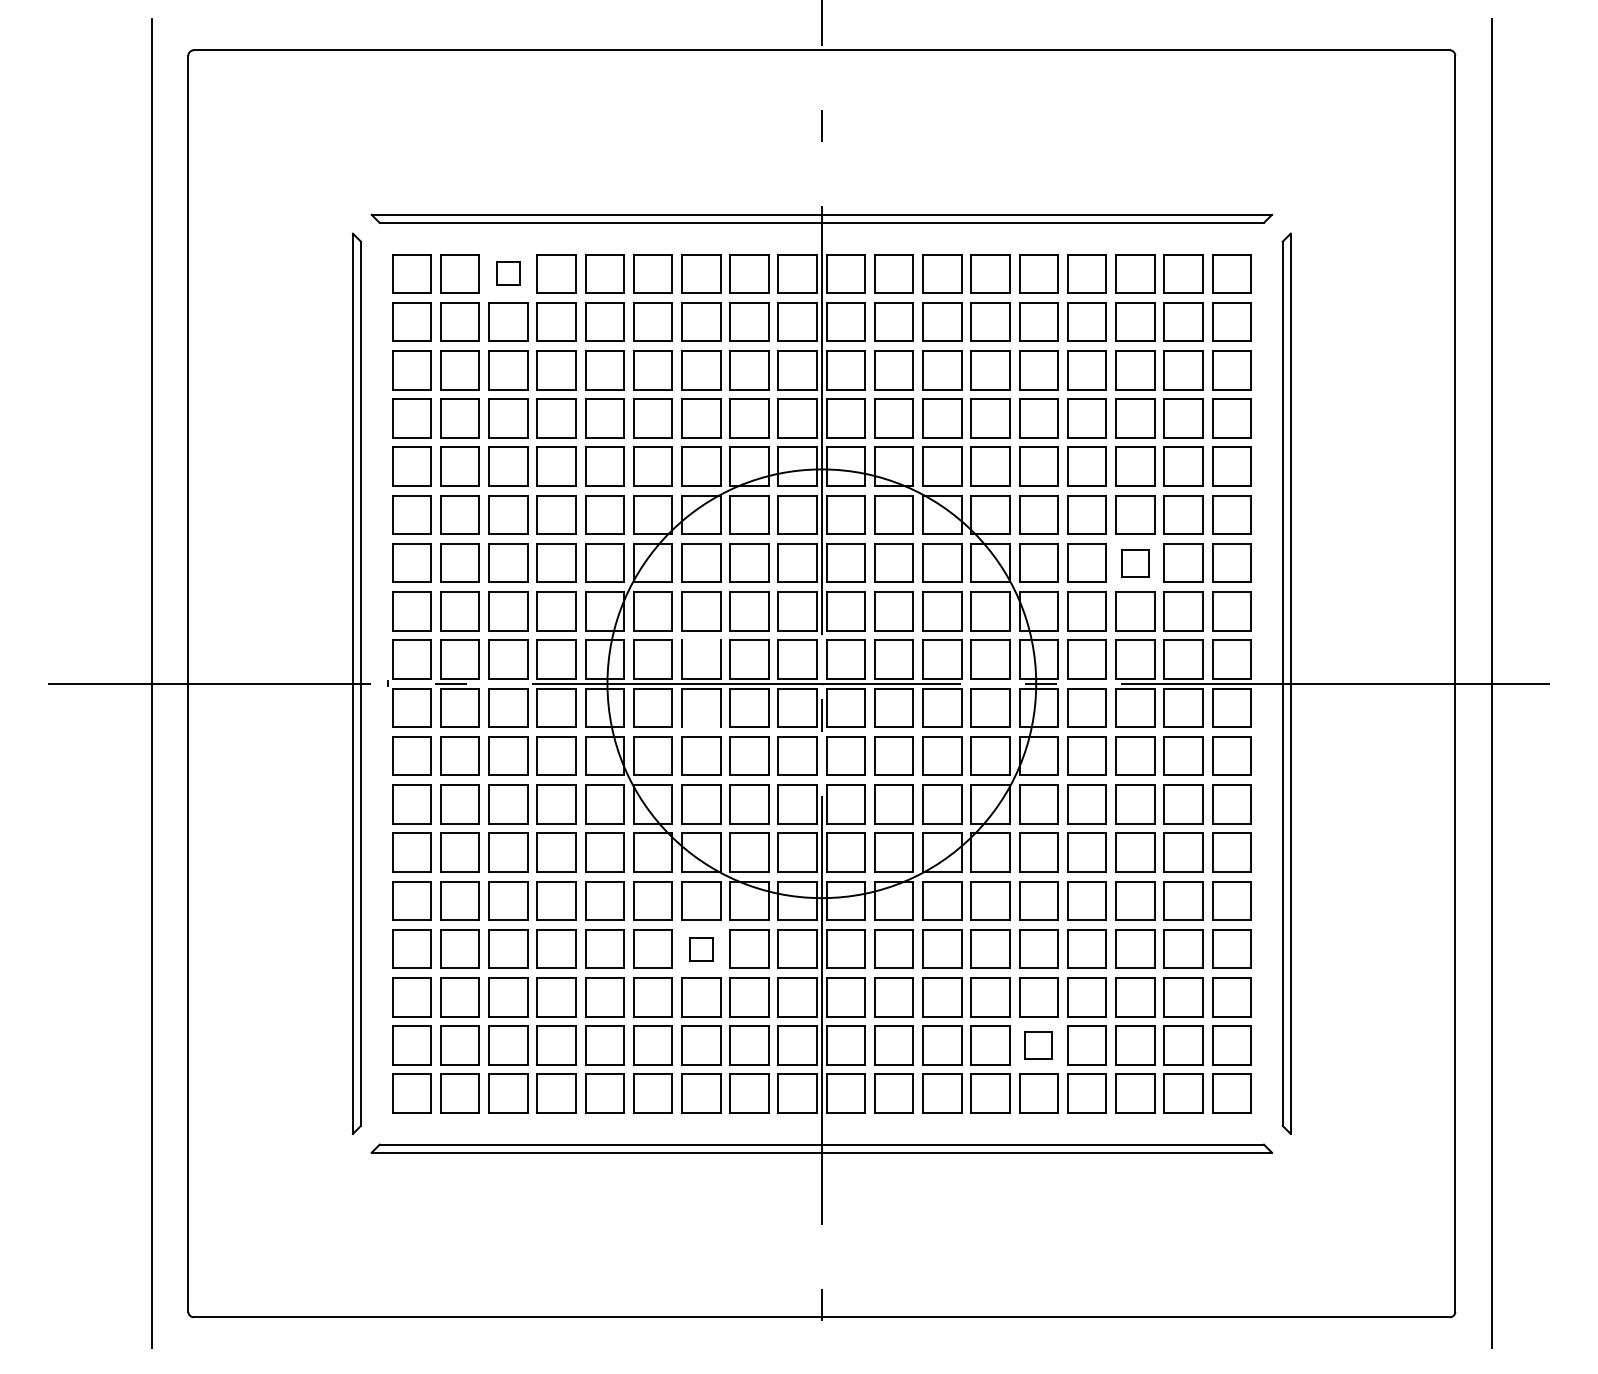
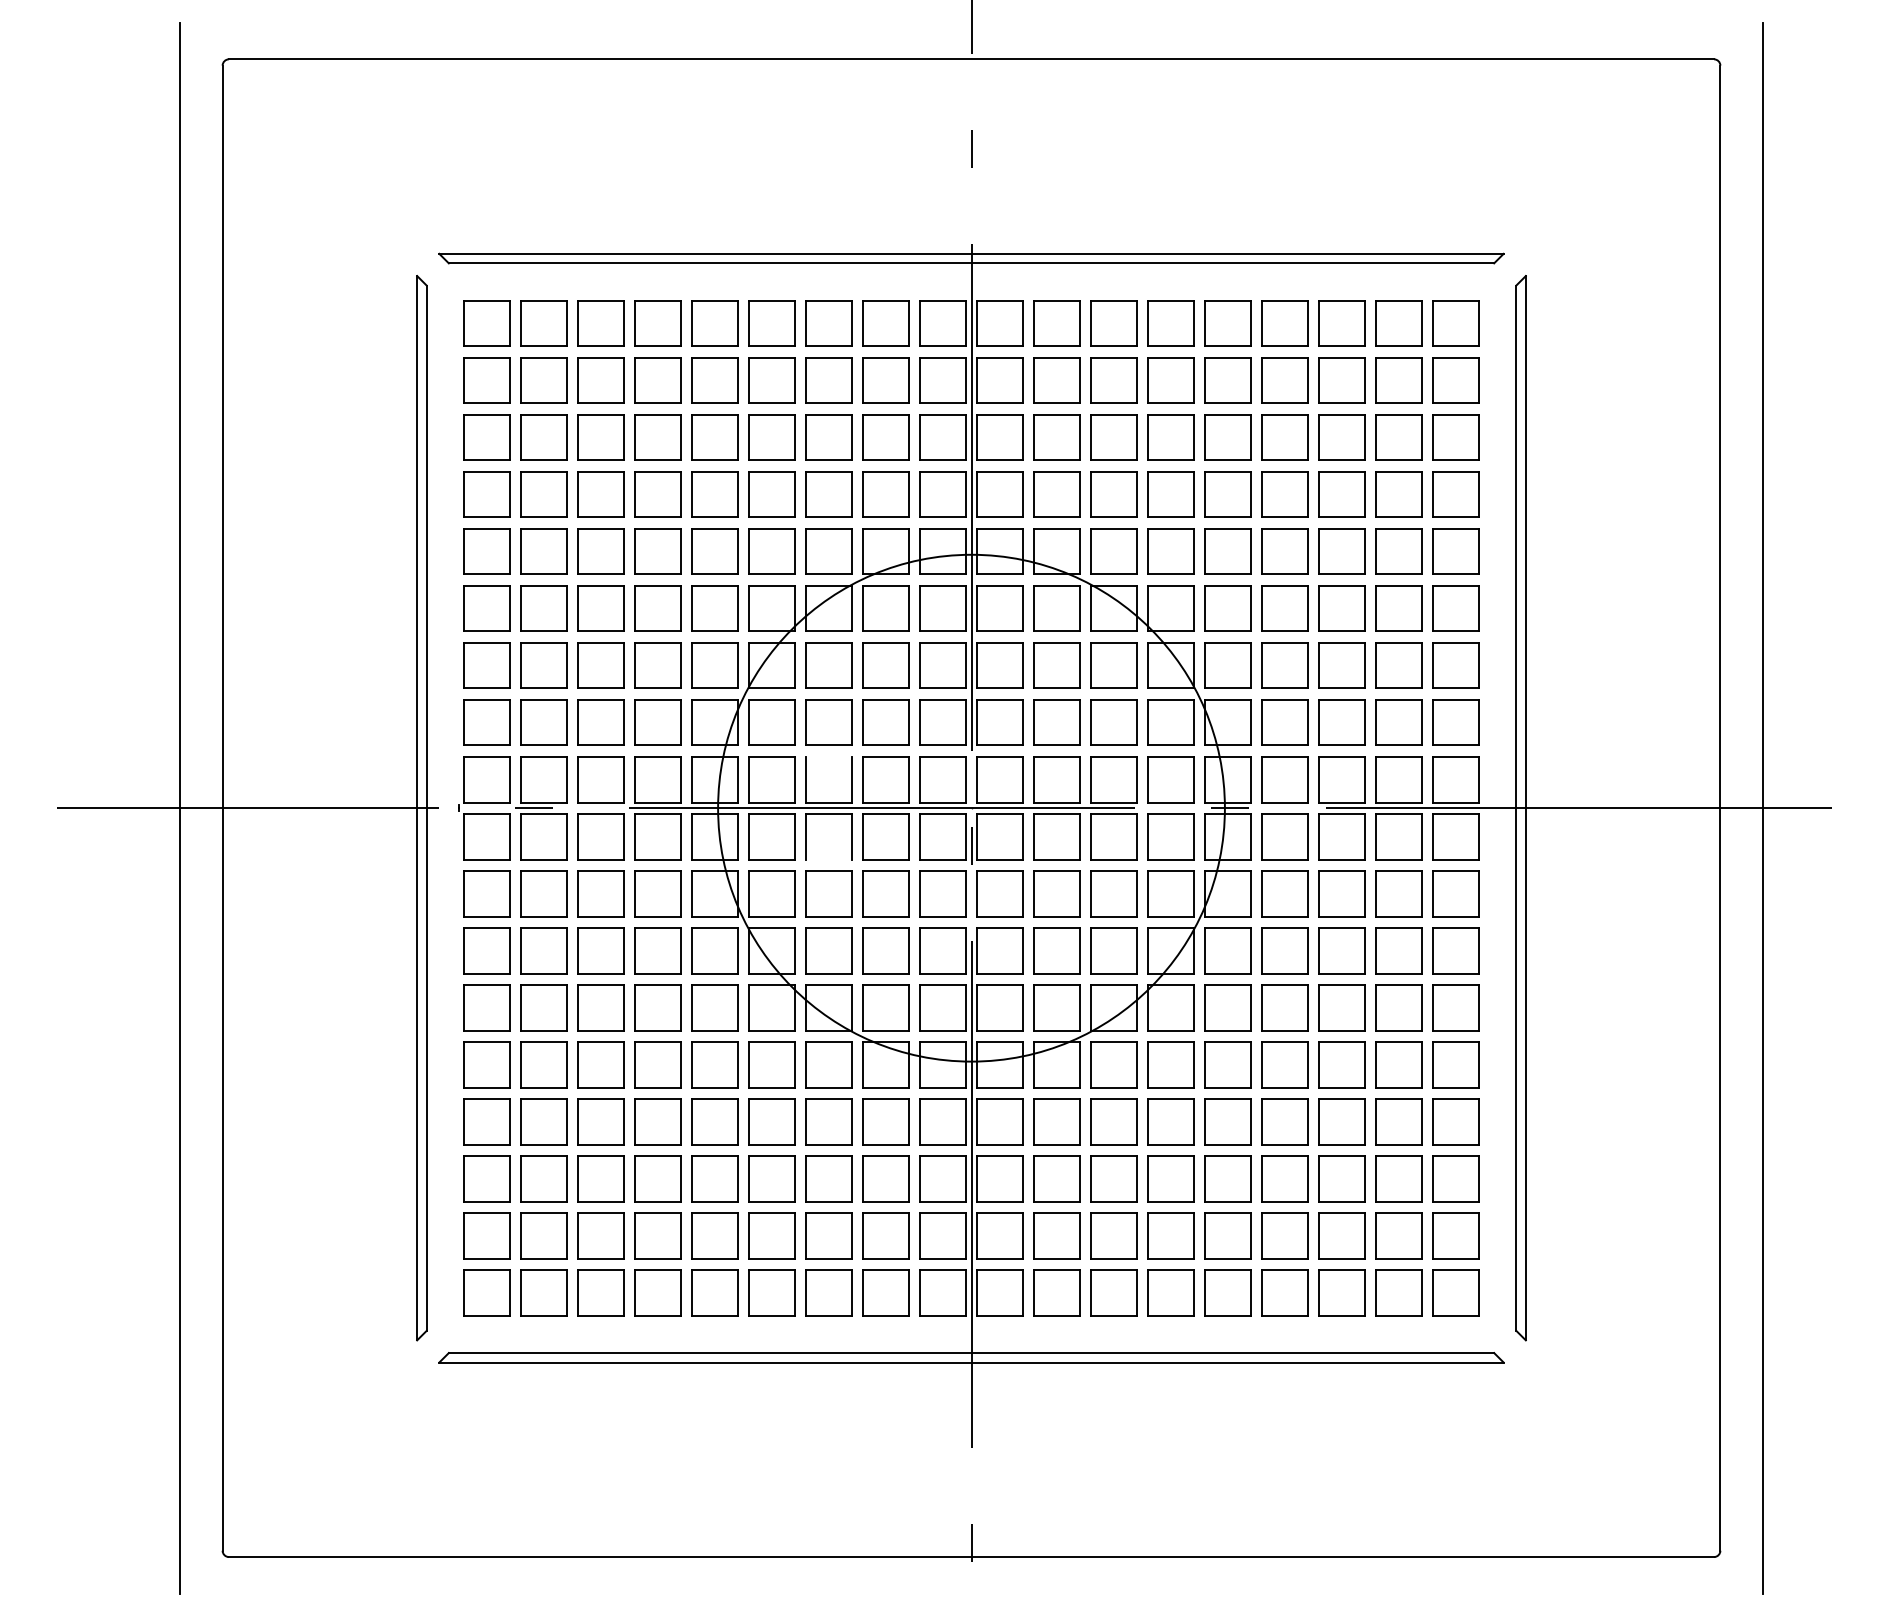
part: (508, 273) -> (600, 323), size x1.67
part: (1134, 563) -> (1341, 665), size x1.43
part: (700, 948) -> (828, 1121), size x1.67
part: (1038, 1045) -> (1227, 1235), size x1.43

